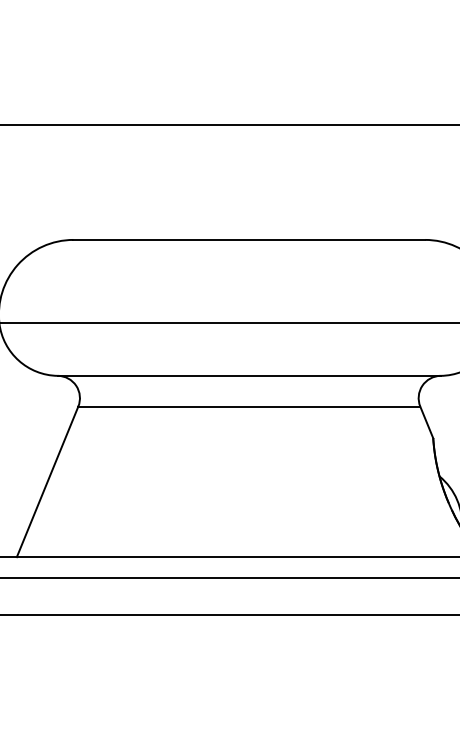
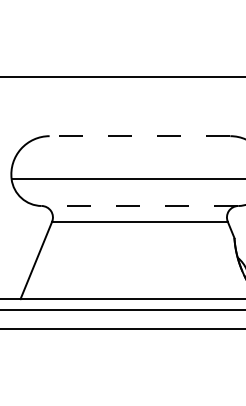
line: (248, 240) -> (139, 136), solid -> dashed
line: (248, 376) -> (139, 206), solid -> dashed

